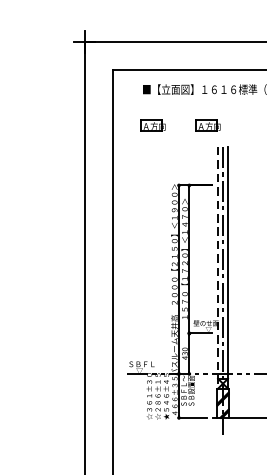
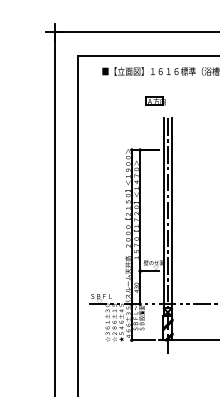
part: (152, 125) -> (110, 100), removed
line: (217, 267) -> (163, 217), dashed -> solid

